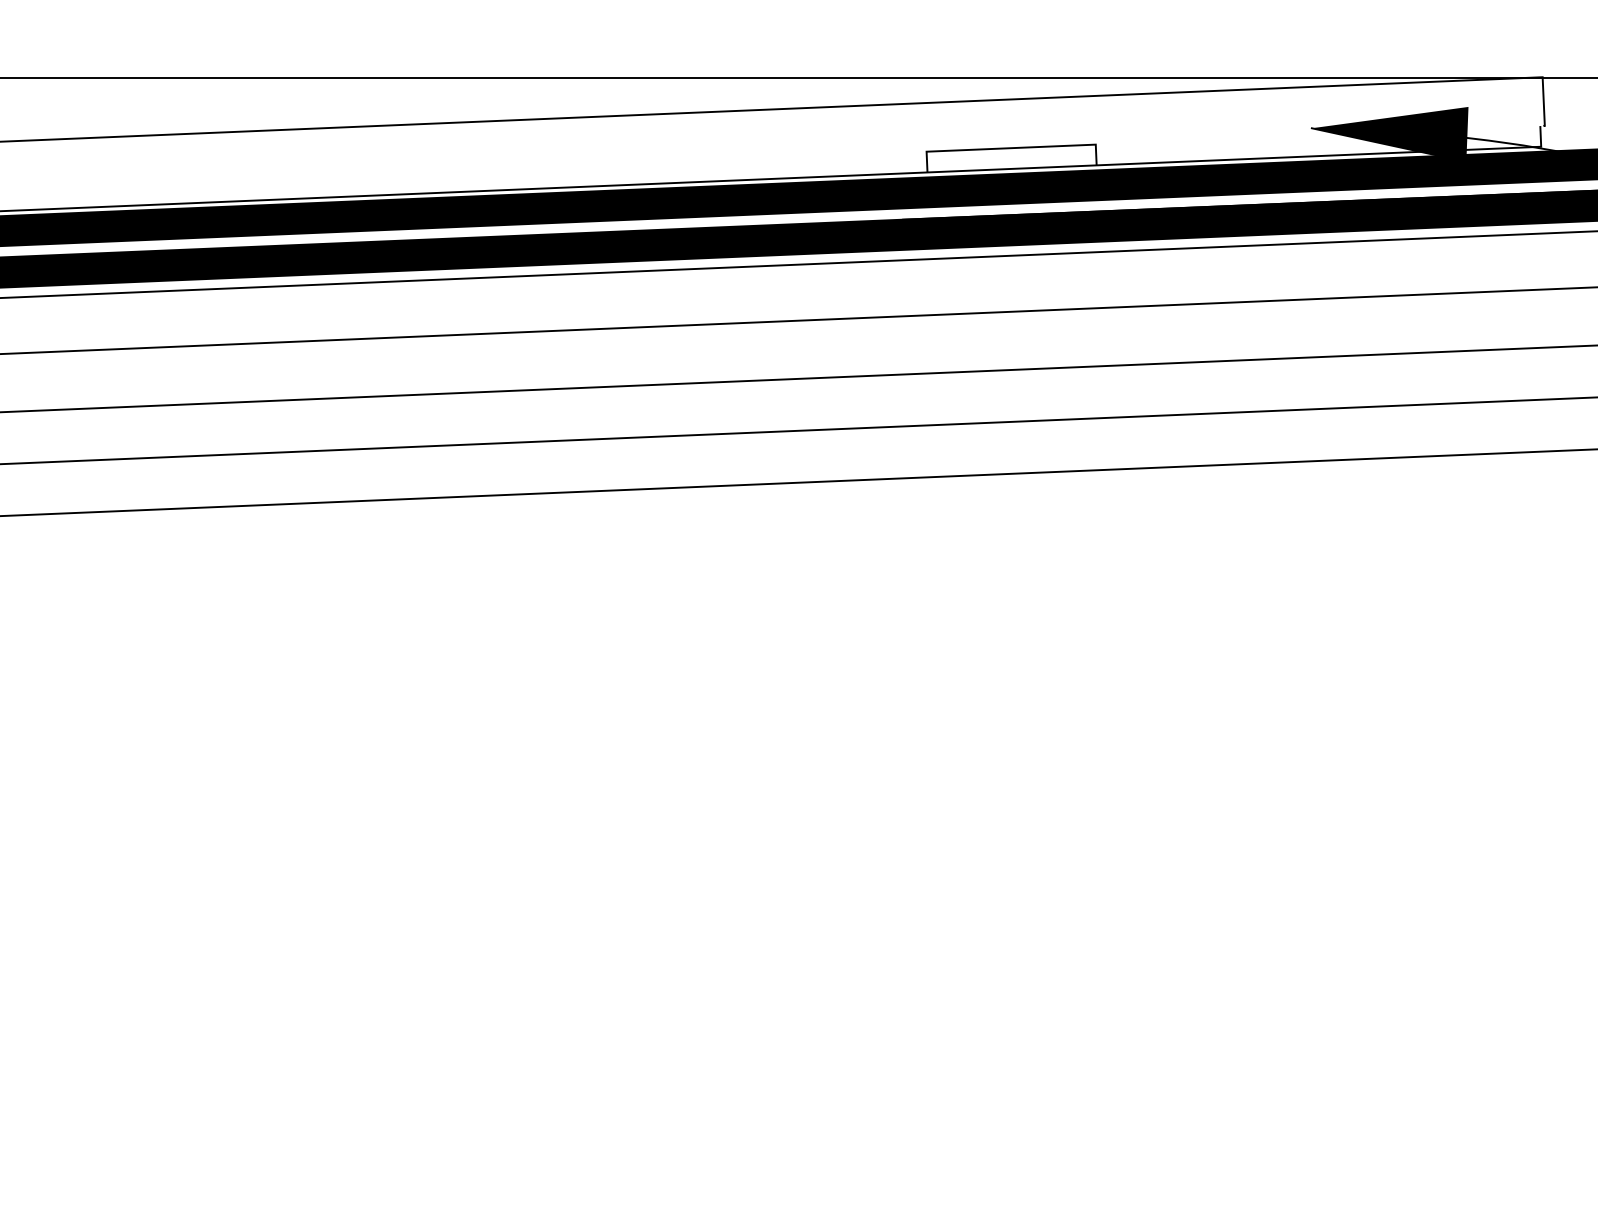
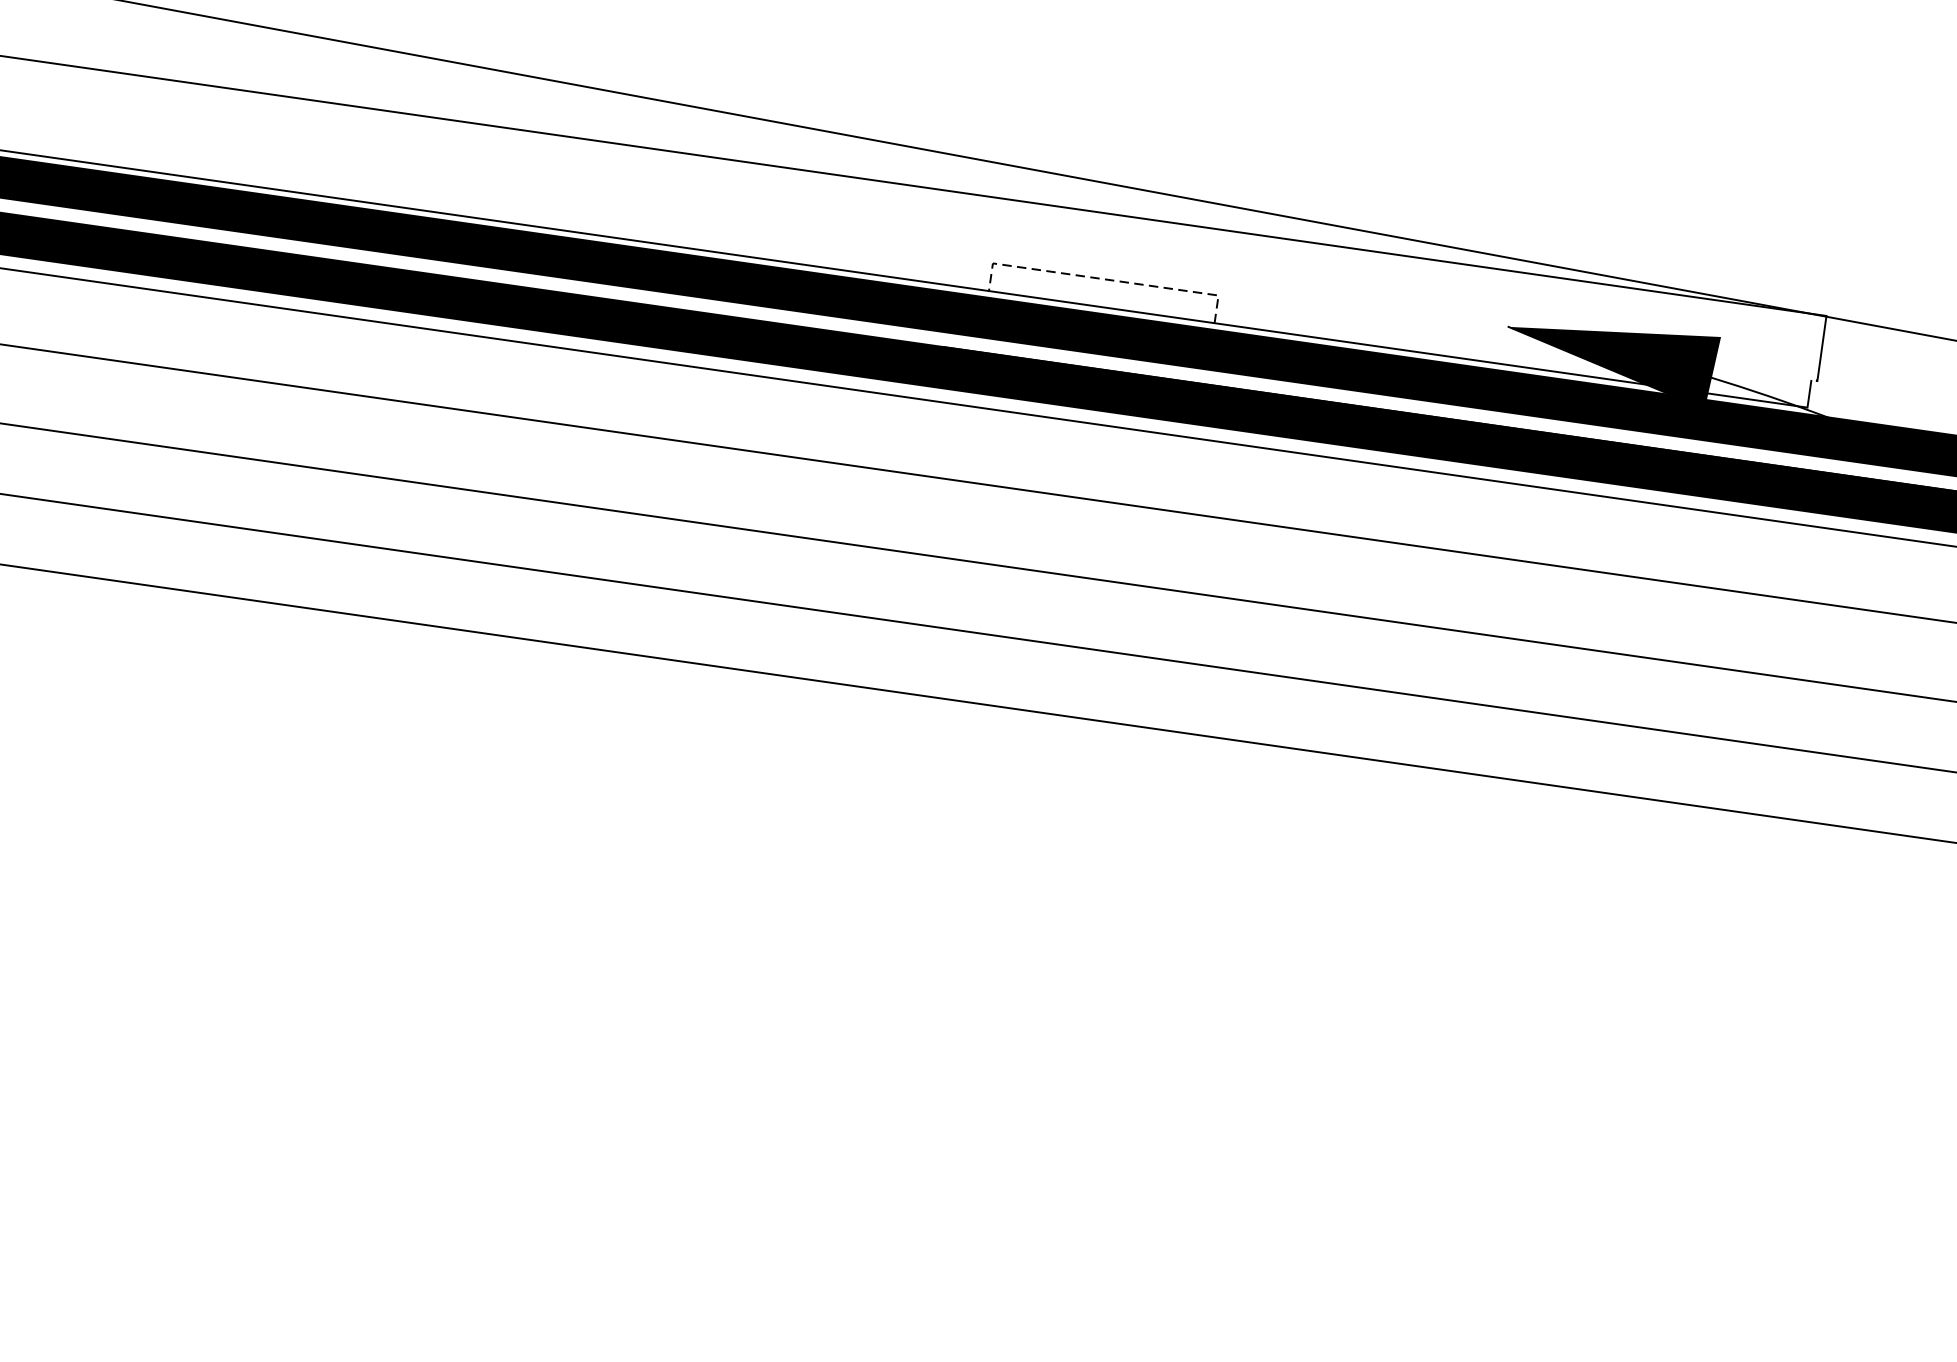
line: (1011, 148) -> (1106, 279), solid -> dashed

